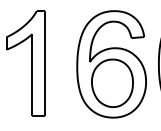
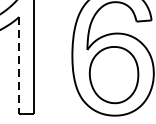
line: (32, 75) -> (19, 65), solid -> dashed

